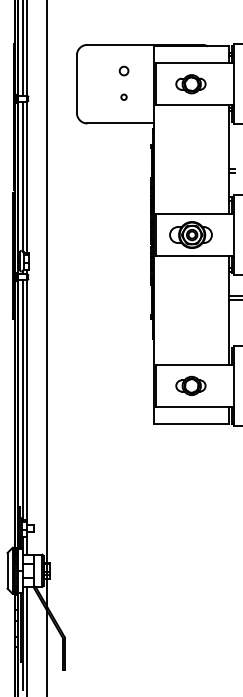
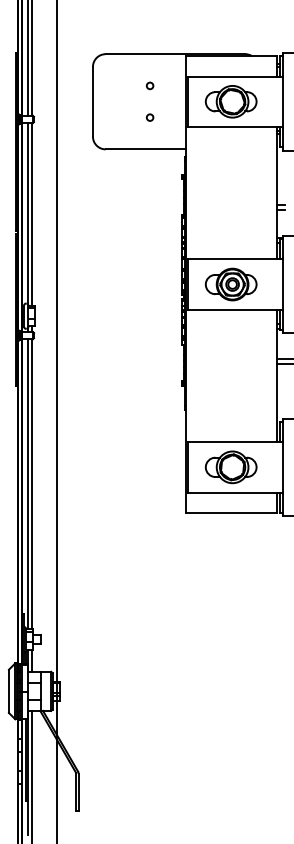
circle: (123, 70) -> (149, 85), size x0.62
part: (190, 83) -> (230, 101), size x1.43
part: (190, 386) -> (230, 467), size x1.43

